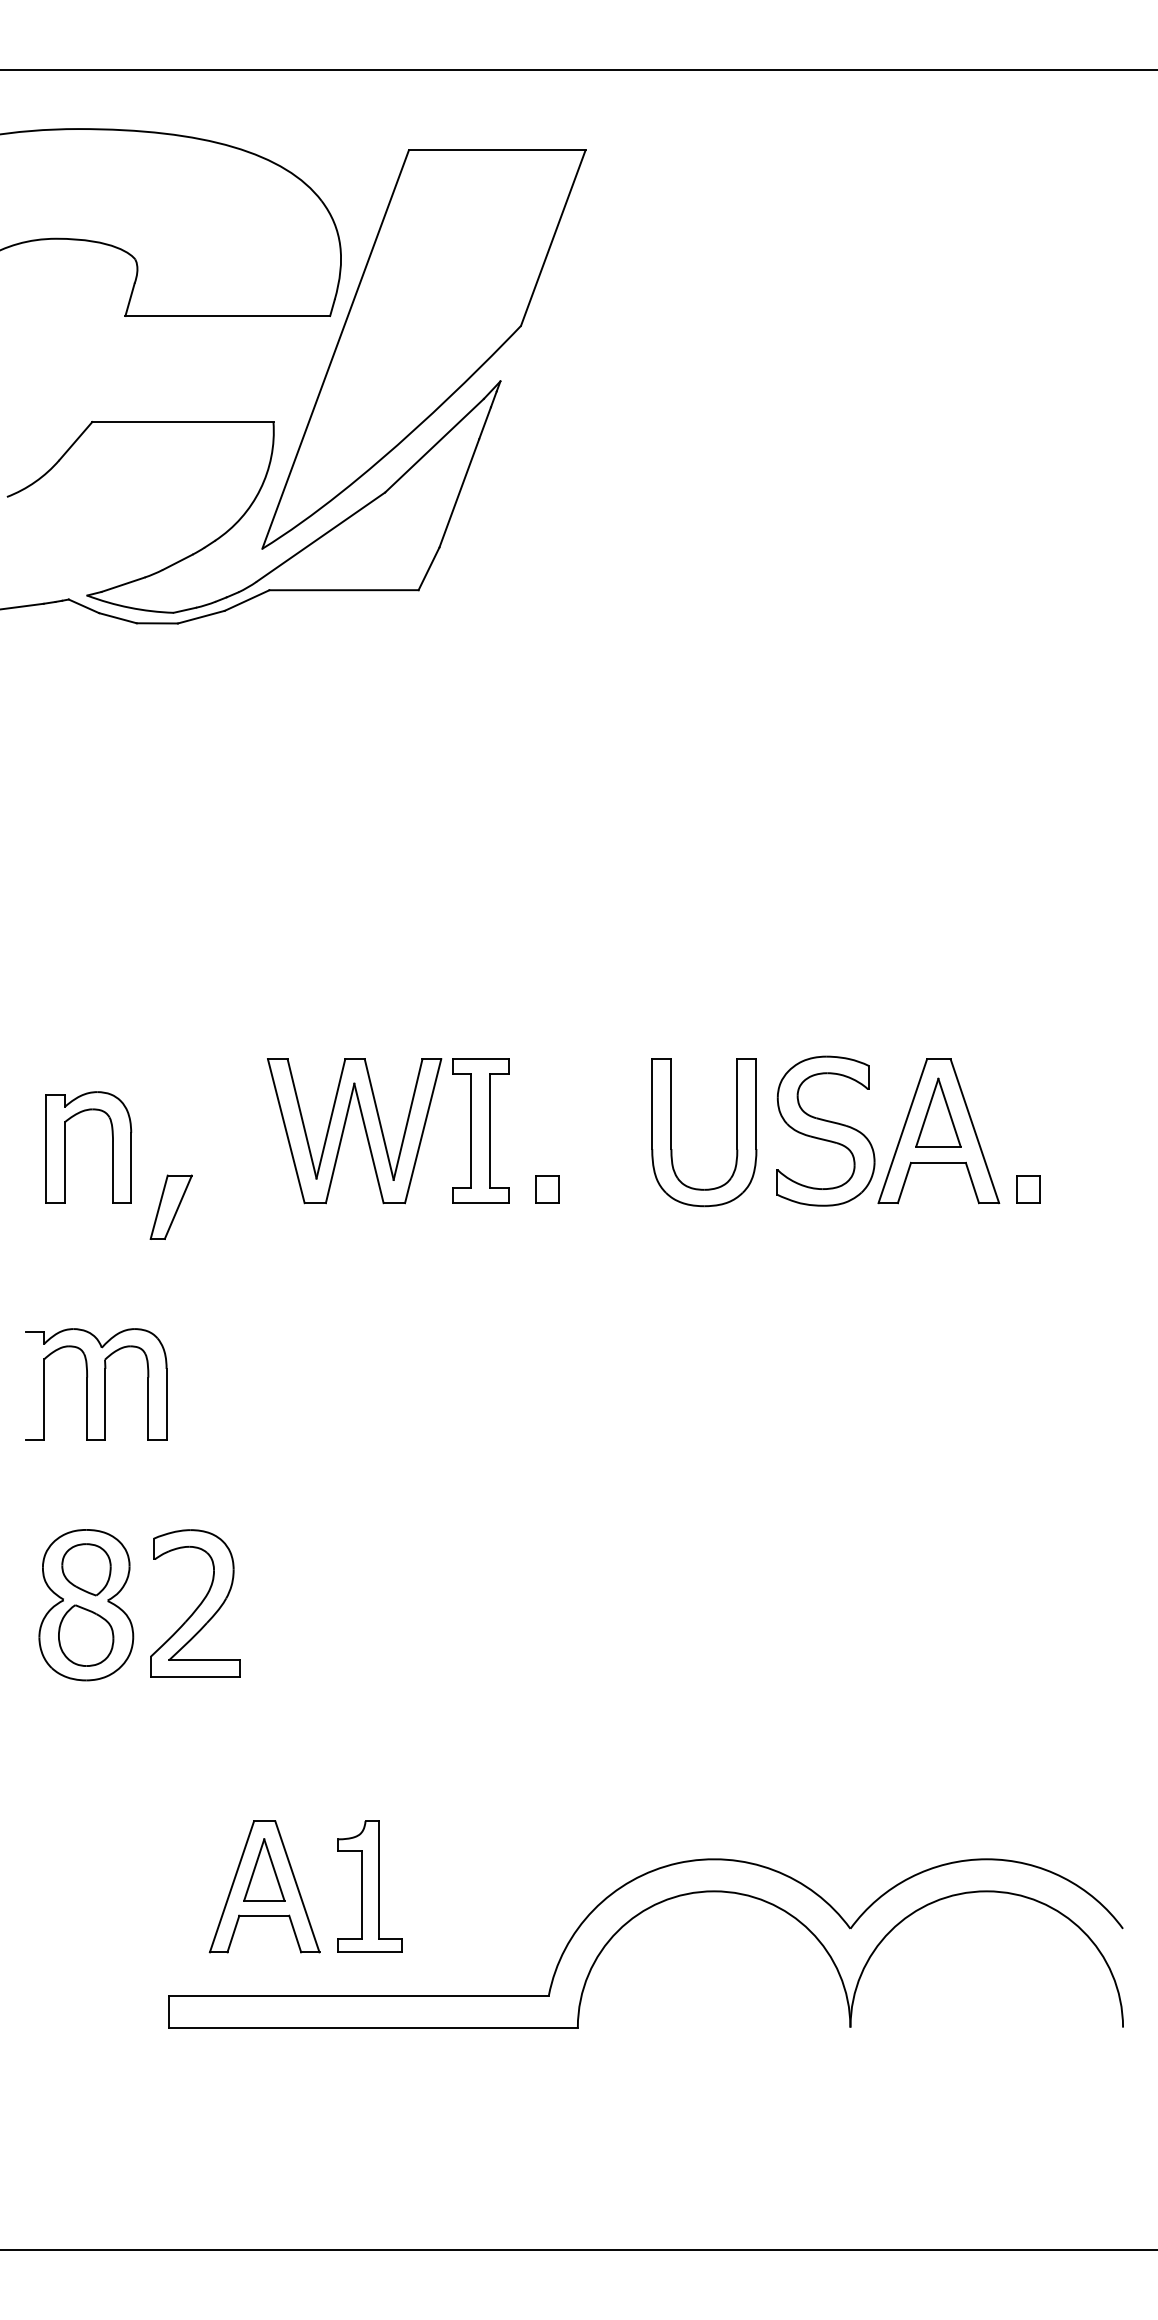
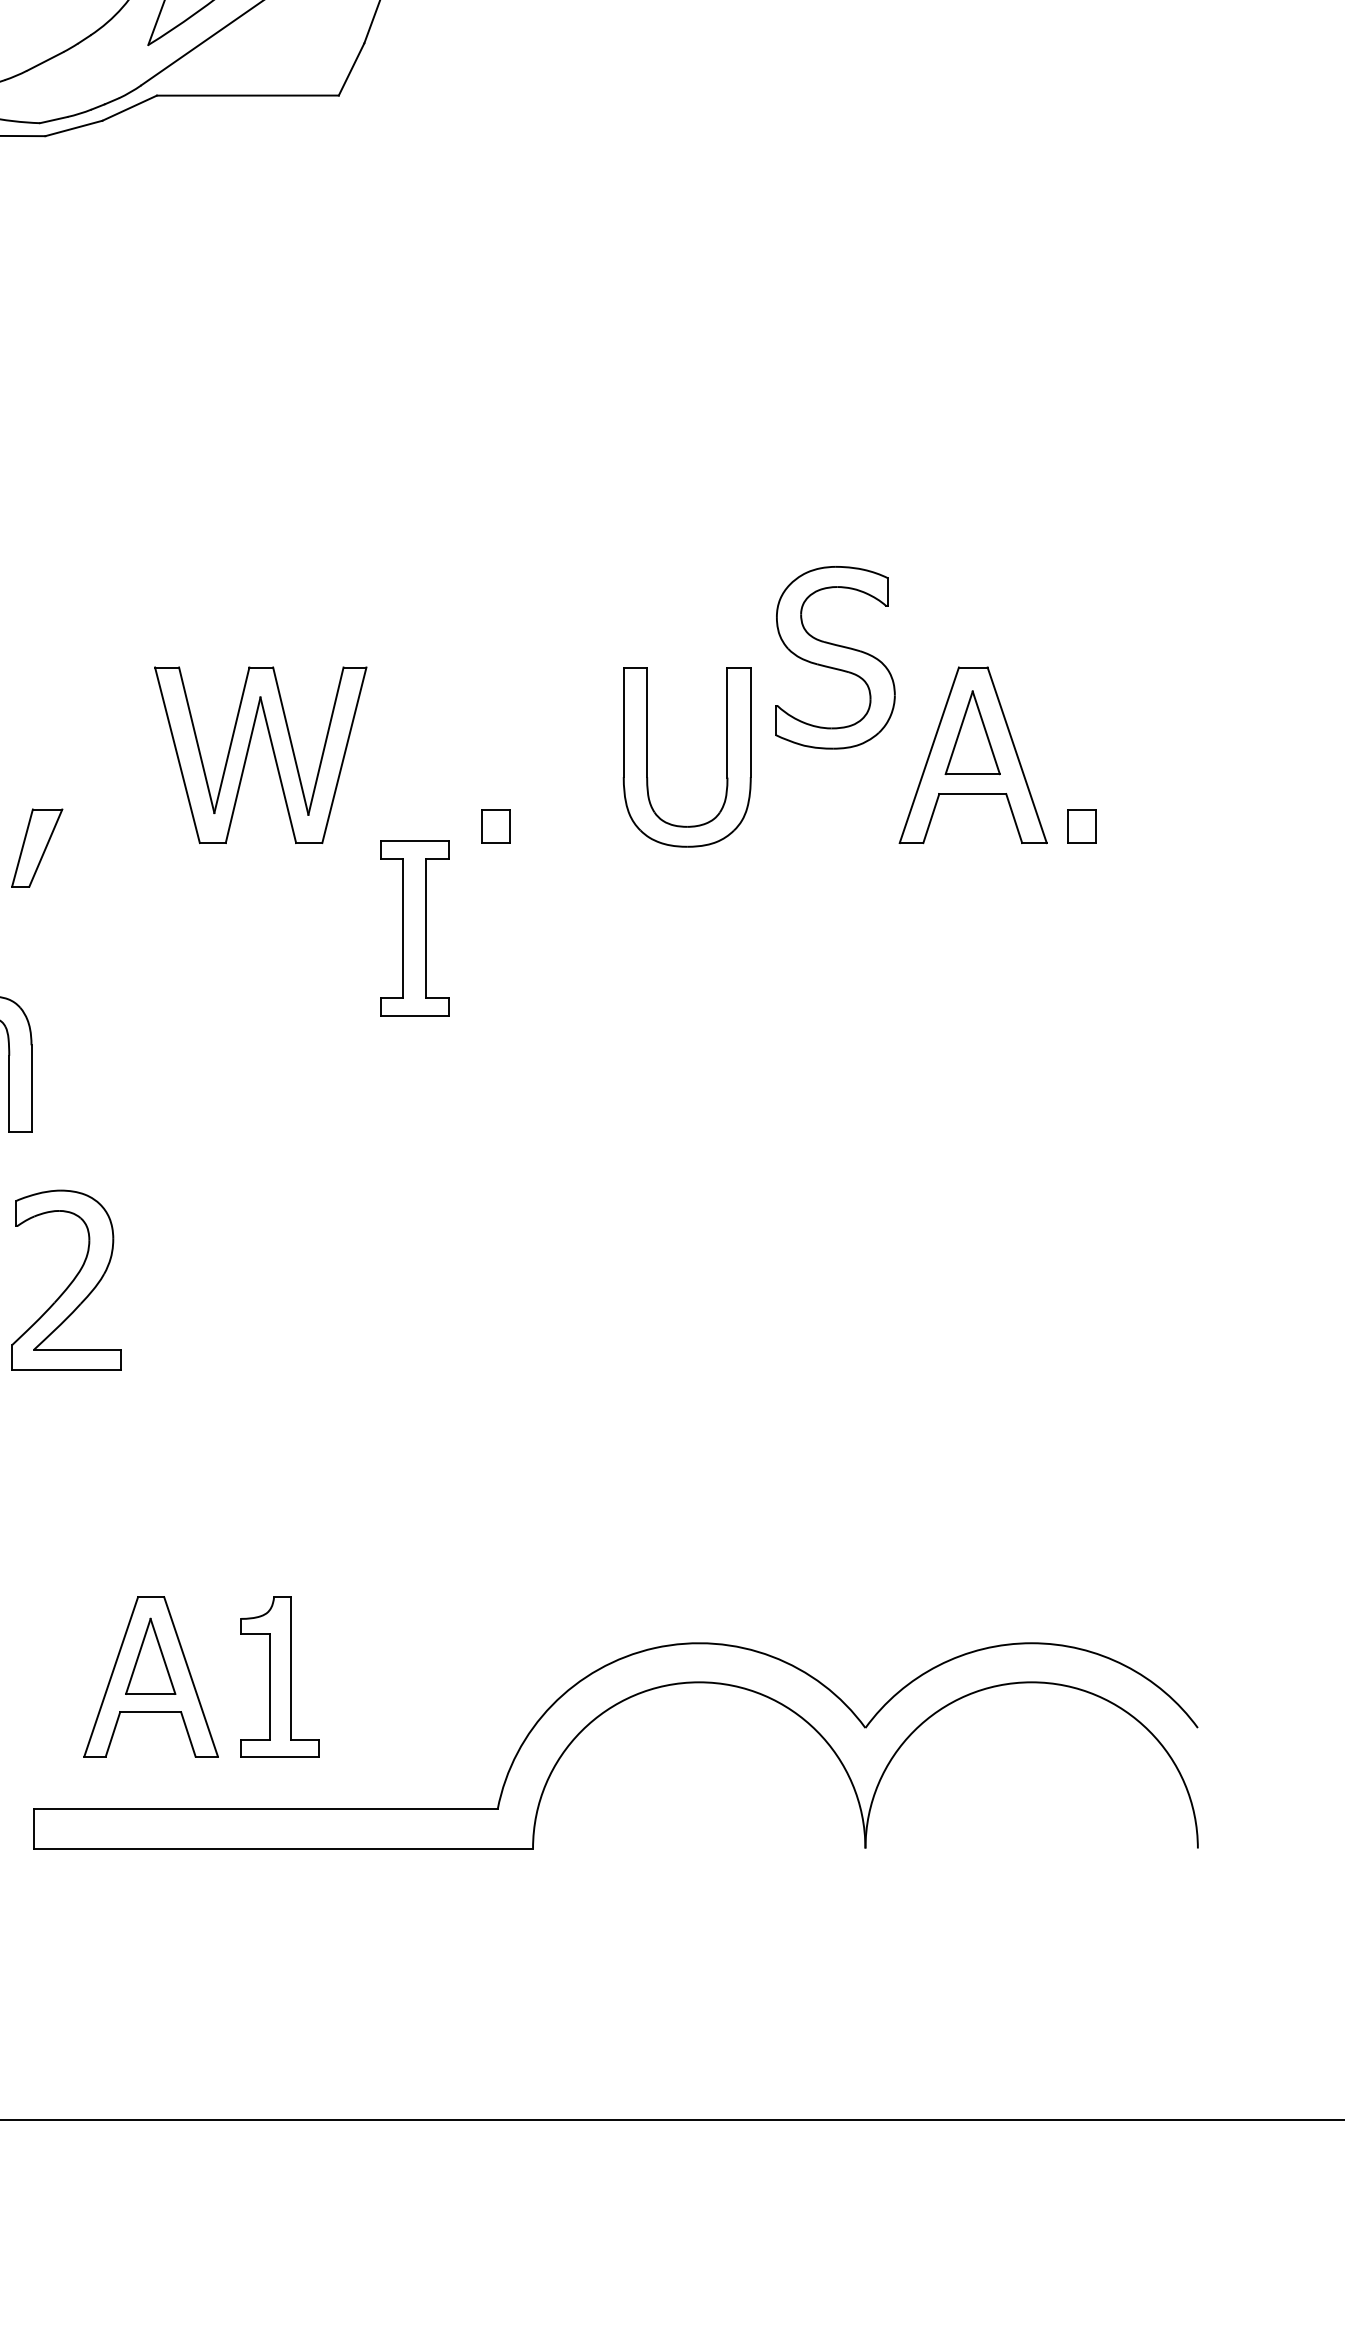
part: (480, 1130) -> (414, 927), moved
part: (825, 1130) -> (835, 656), moved
part: (195, 1603) -> (66, 1280), moved

